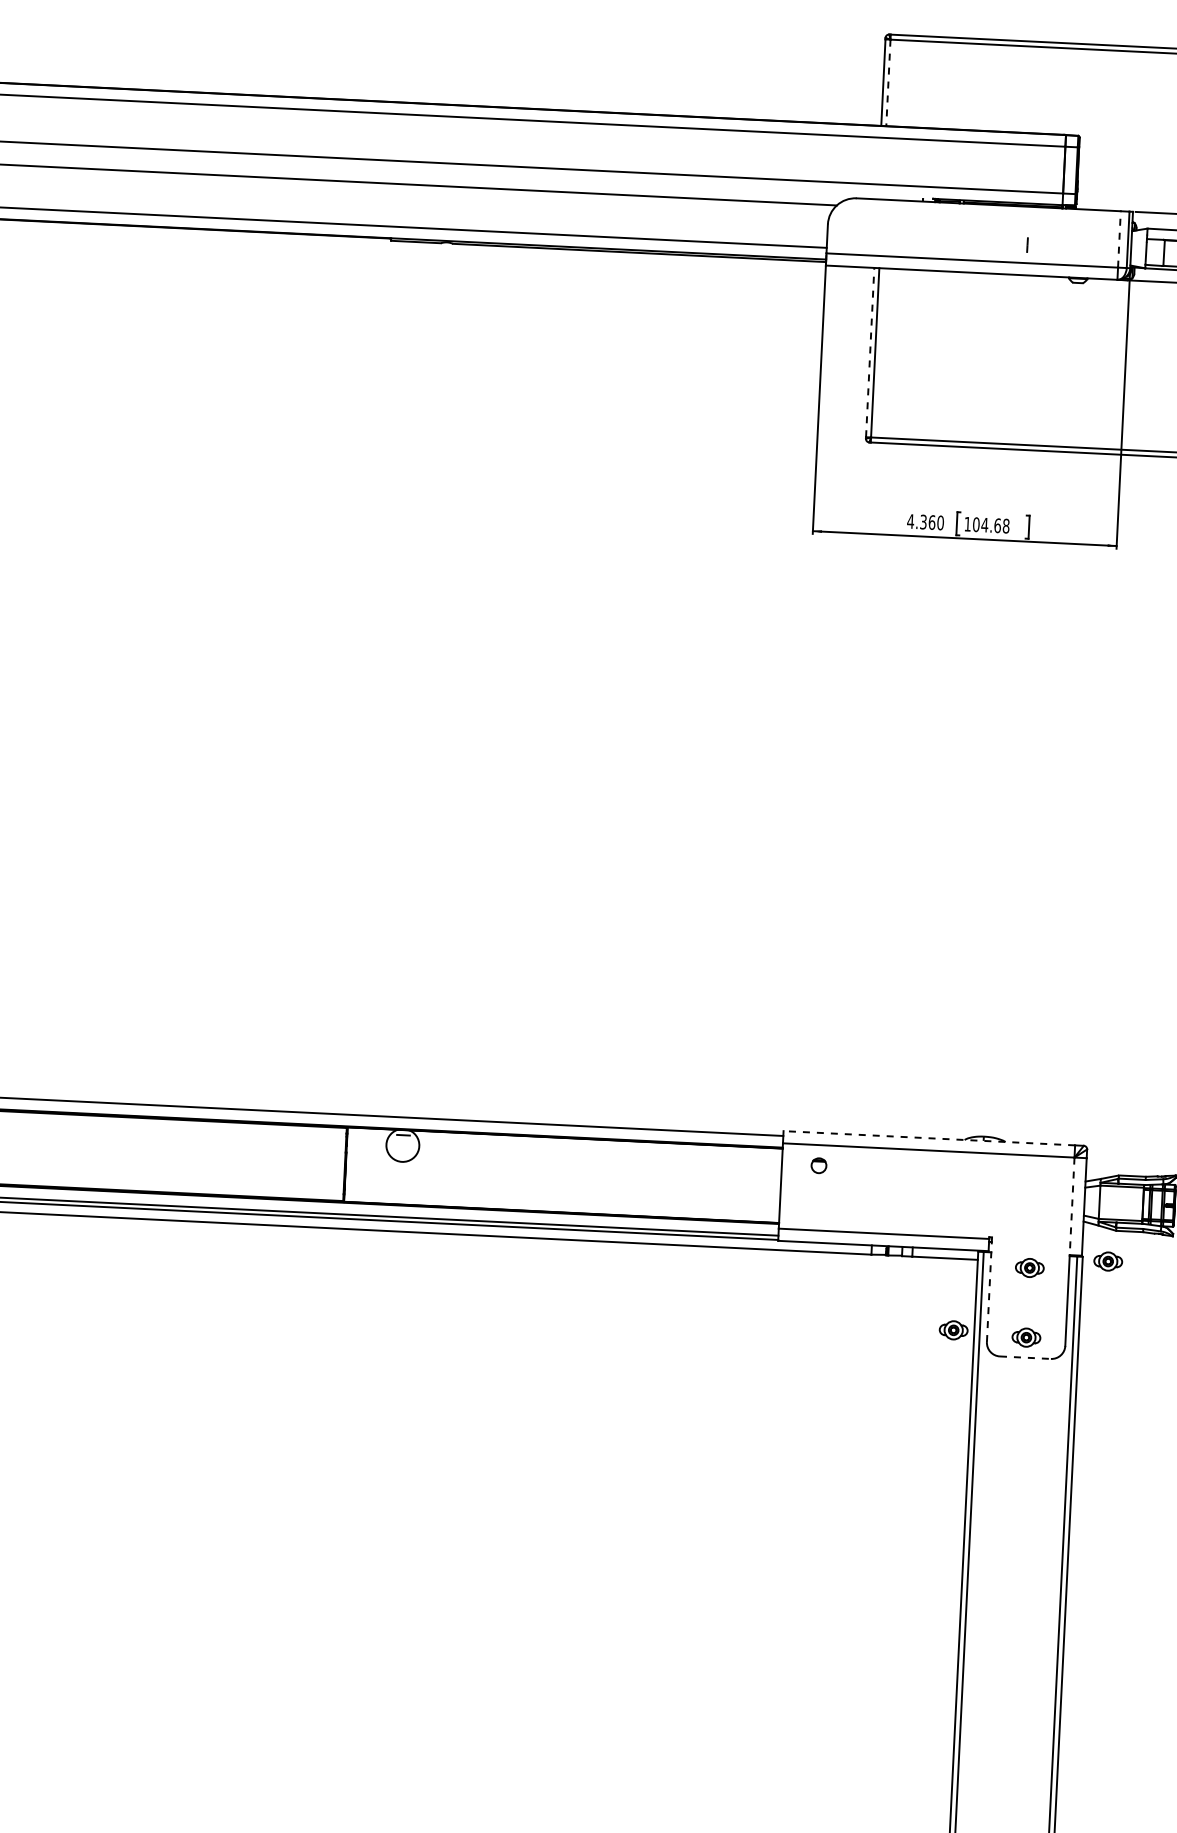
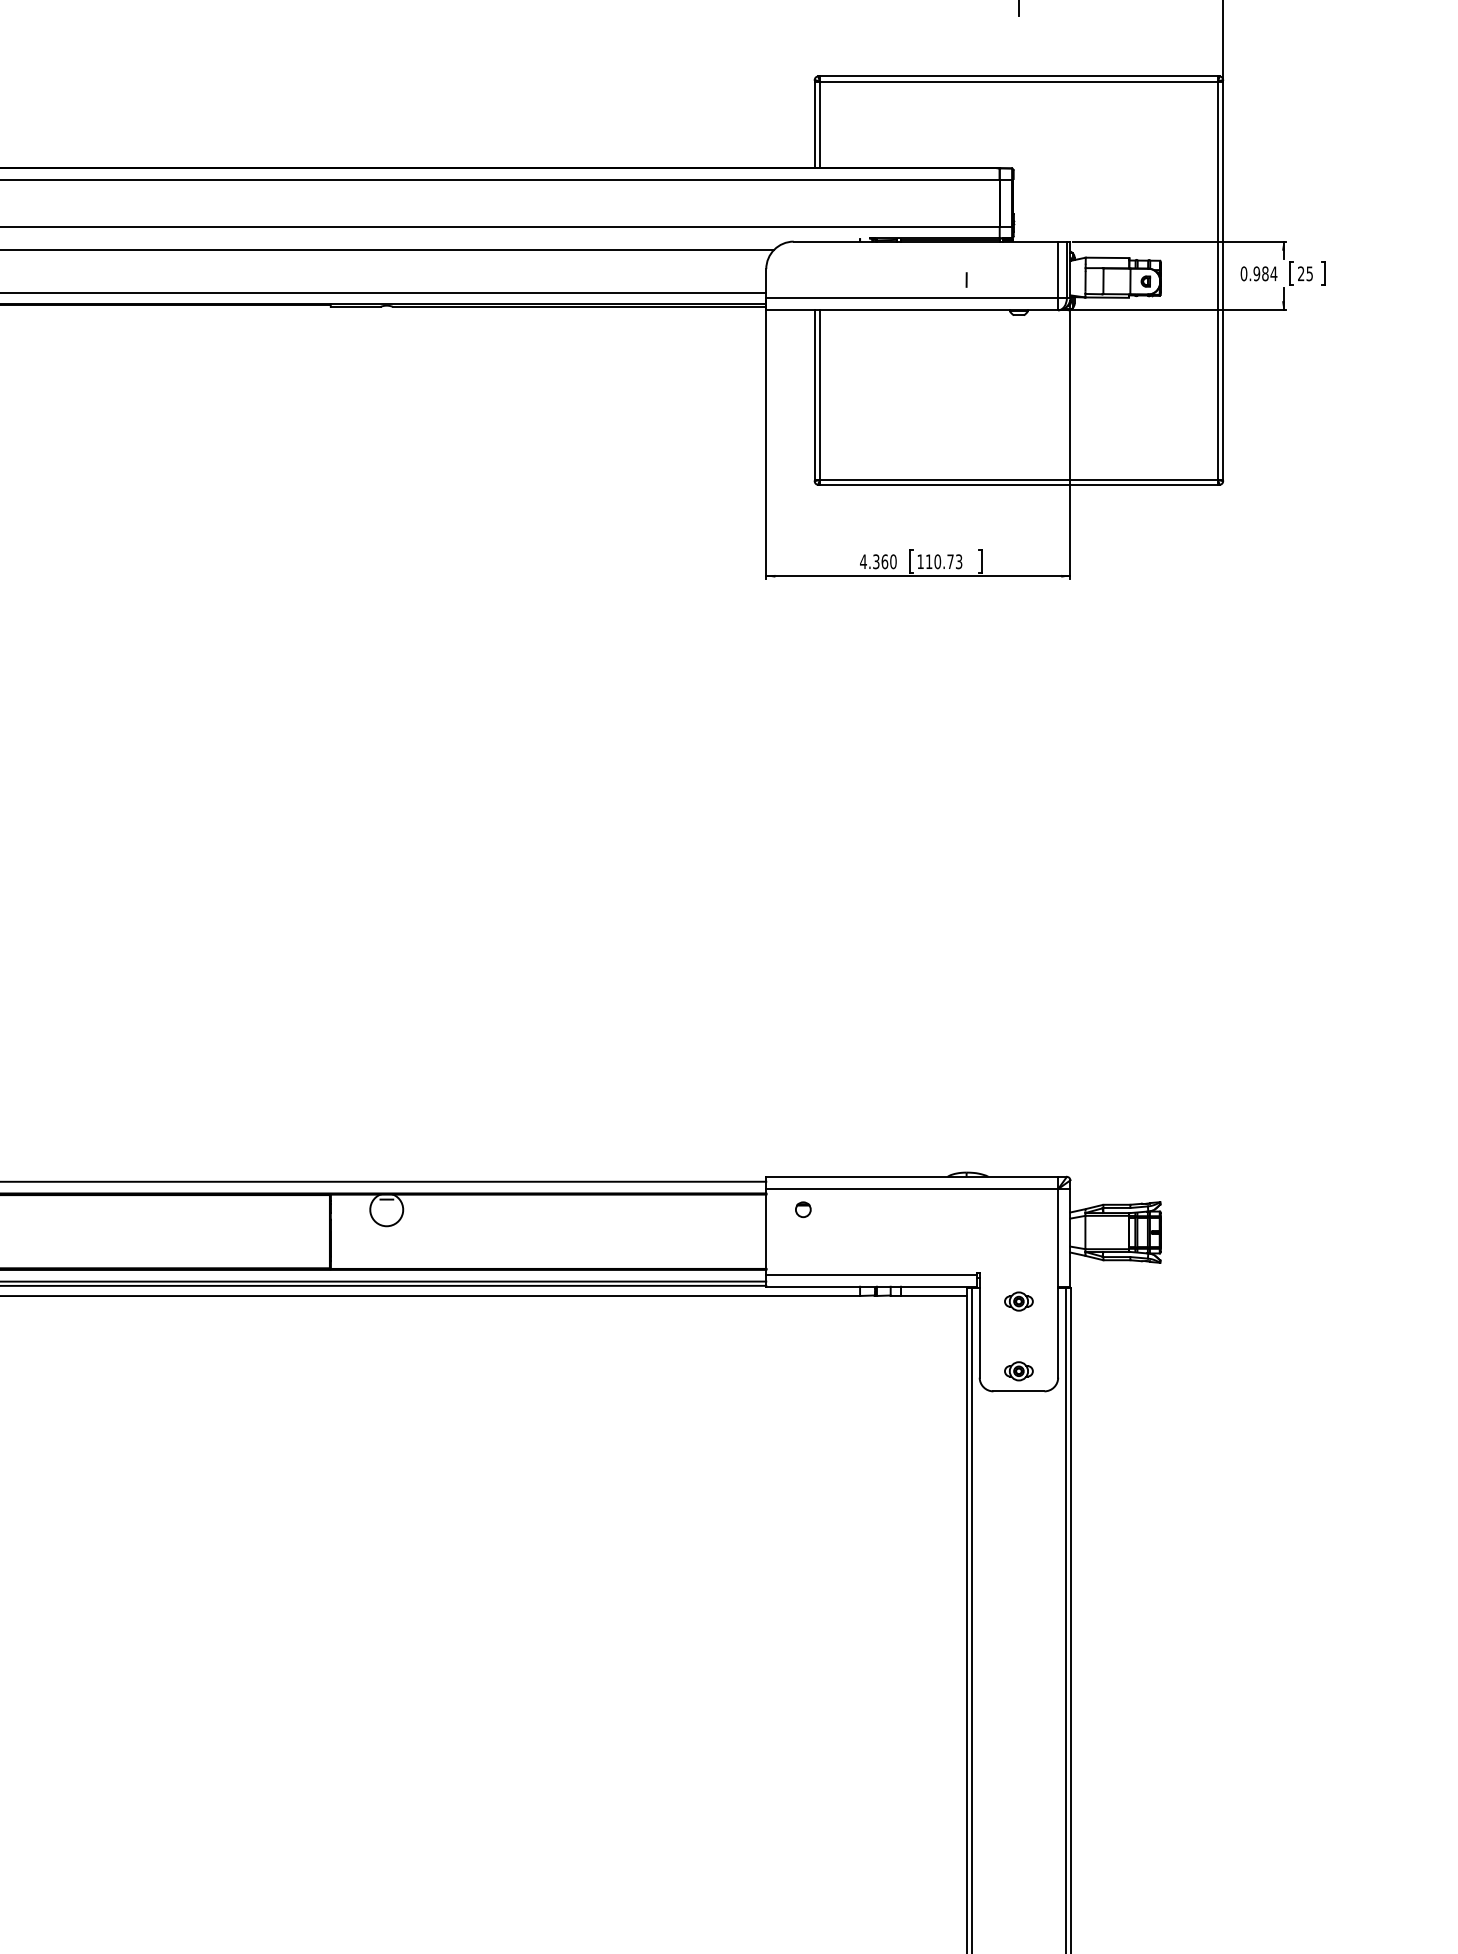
line: (888, 83) -> (819, 125), dashed -> solid
line: (1119, 239) -> (1058, 269), dashed -> solid
line: (869, 353) -> (814, 395), dashed -> solid
text: (990, 525) -> (943, 561), 104.68 -> 110.73
line: (929, 1137) -> (912, 1176), dashed -> solid
line: (1072, 1205) -> (1058, 1237), dashed -> solid
part: (1107, 1261) -> (1096, 1291), removed
line: (989, 1289) -> (979, 1325), dashed -> solid
part: (953, 1330) -> (945, 1367), removed
line: (1025, 1357) -> (1018, 1391), dashed -> solid

